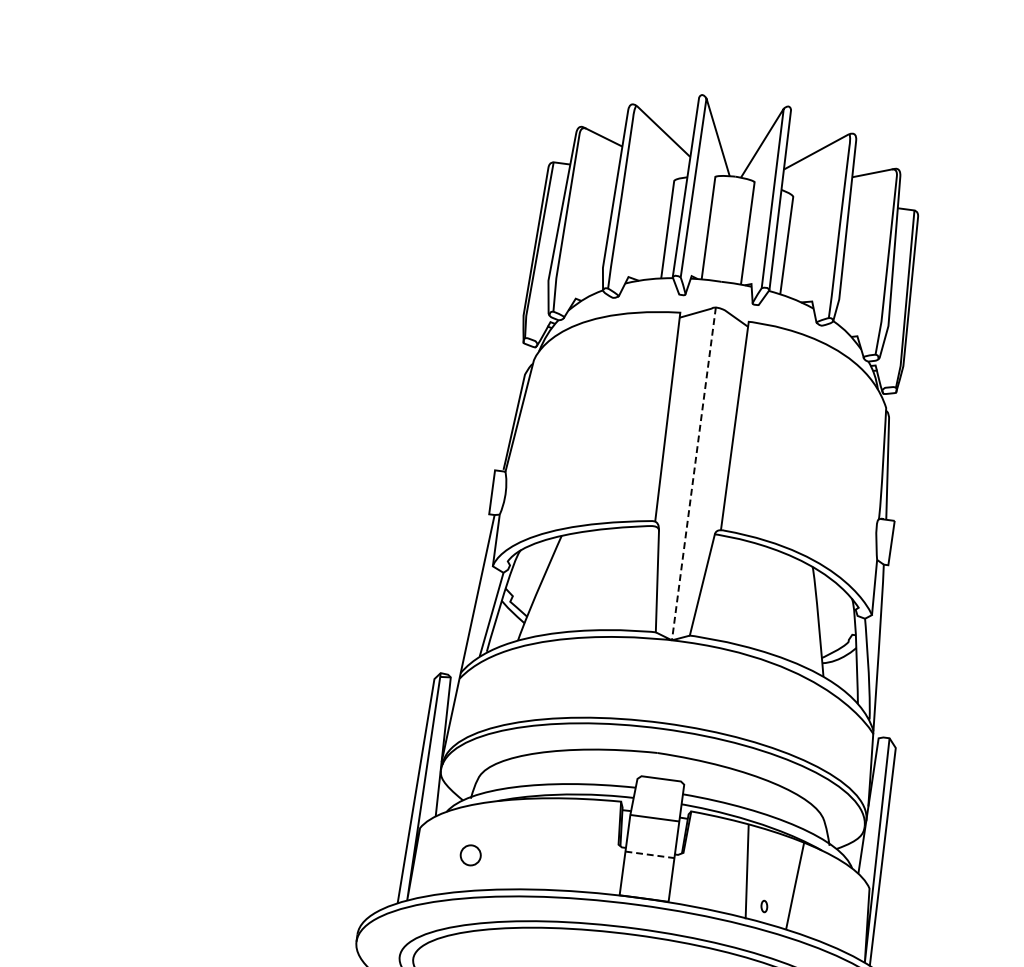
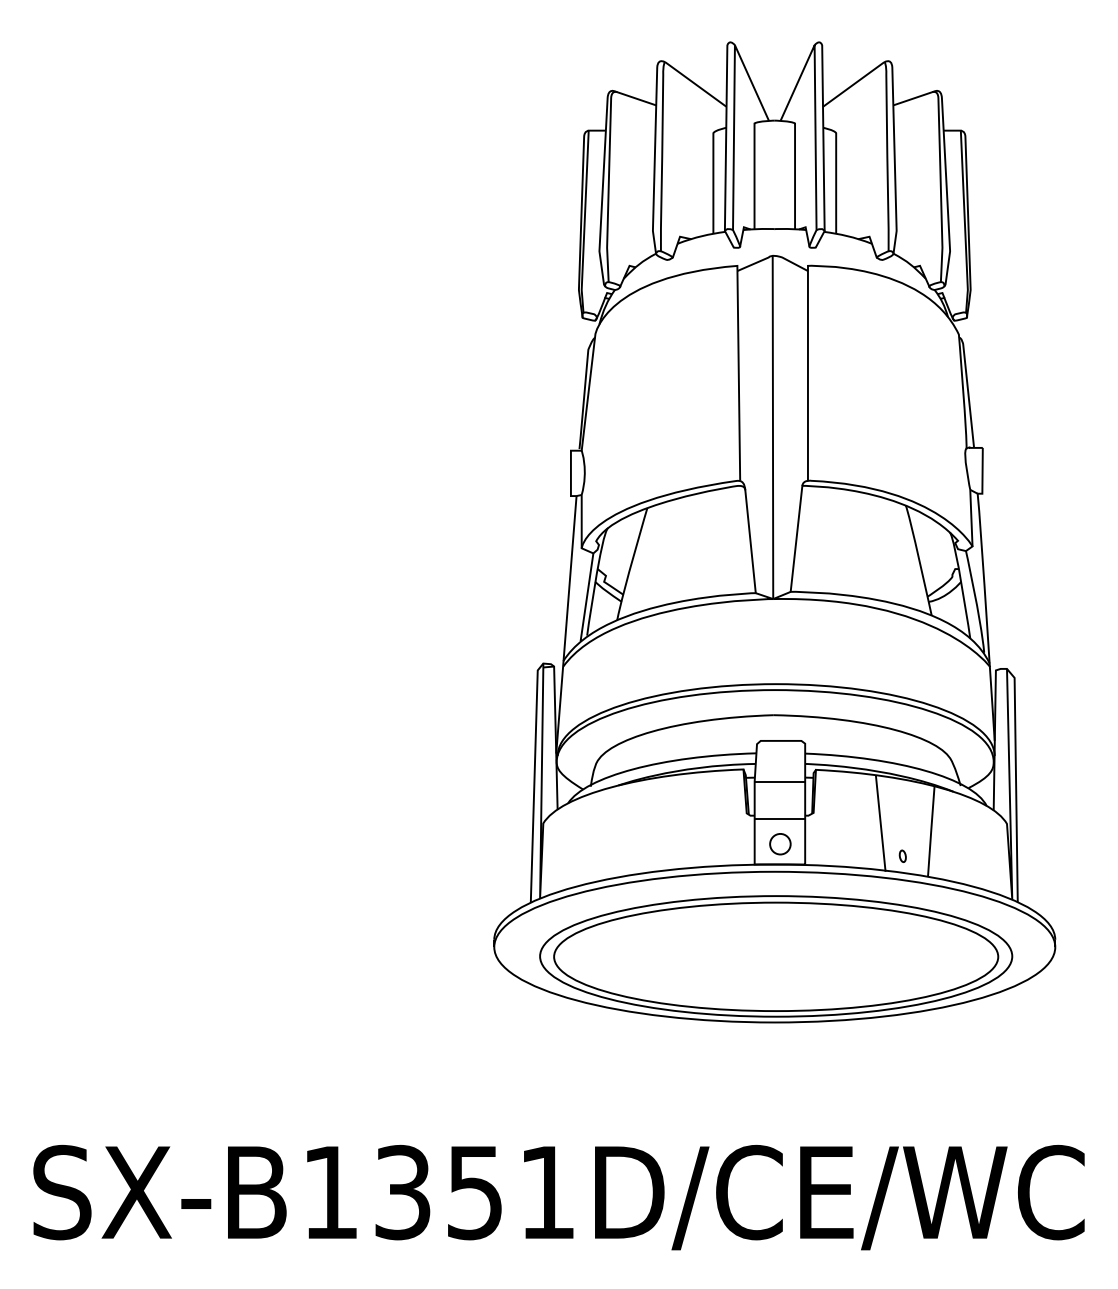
line: (693, 473) -> (772, 427), dashed -> solid
line: (650, 854) -> (780, 819), dashed -> solid
part: (470, 855) -> (780, 844), moved

